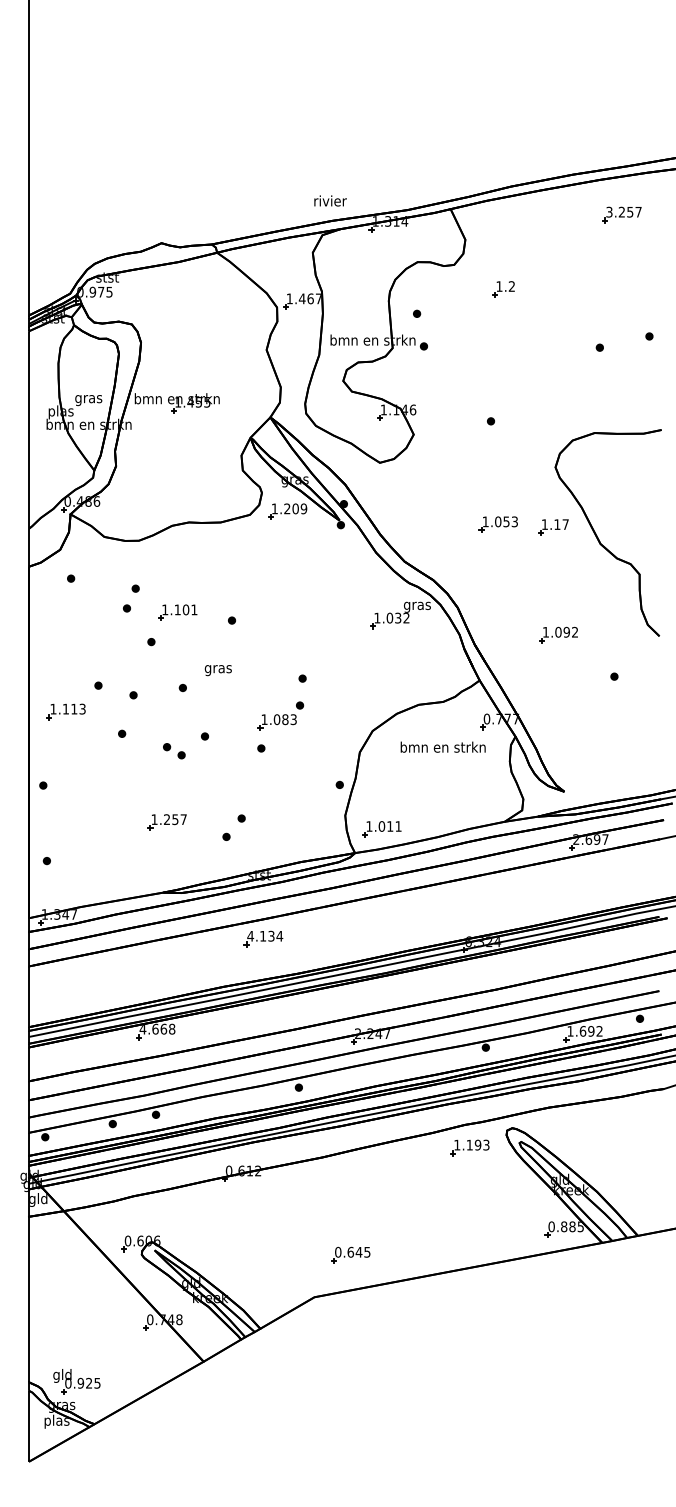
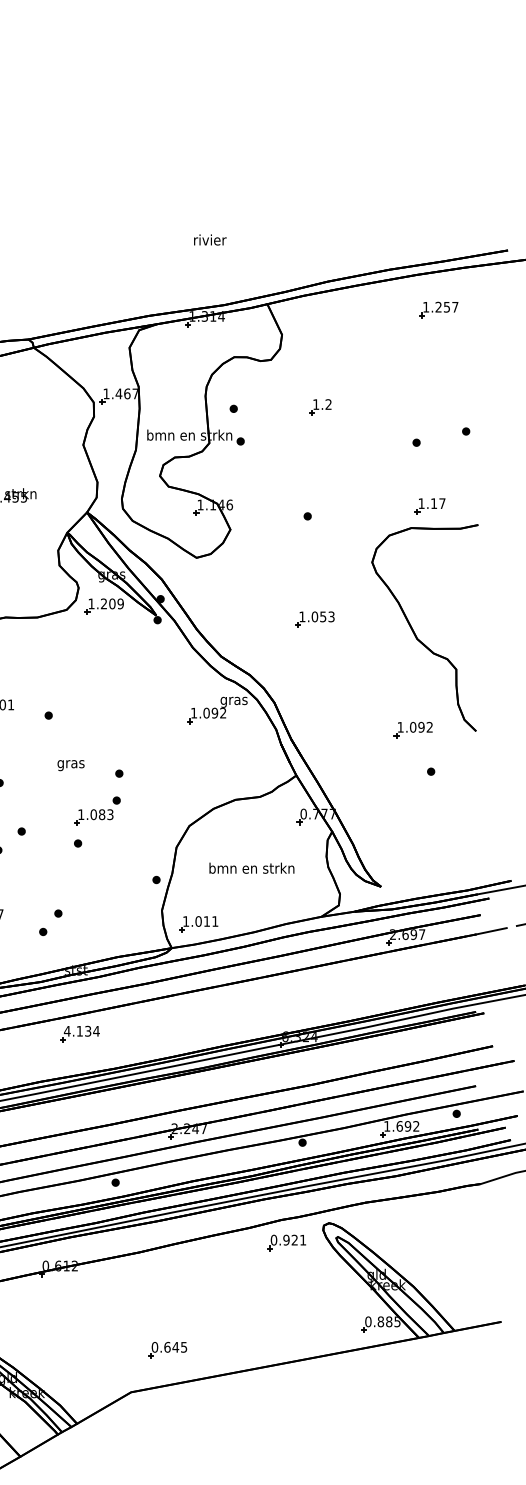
text: (330, 200) -> (210, 239), moved
text: (609, 211) -> (426, 306), 3.257 -> 1.257
part: (503, 289) -> (320, 407), moved
part: (553, 527) -> (430, 506), moved
text: (398, 617) -> (215, 712), 1.032 -> 1.092
part: (558, 634) -> (413, 729), moved
text: (217, 670) -> (70, 765), moved
text: (442, 746) -> (251, 867), moved
text: (471, 1144) -> (288, 1239), 1.193 -> 0.921

